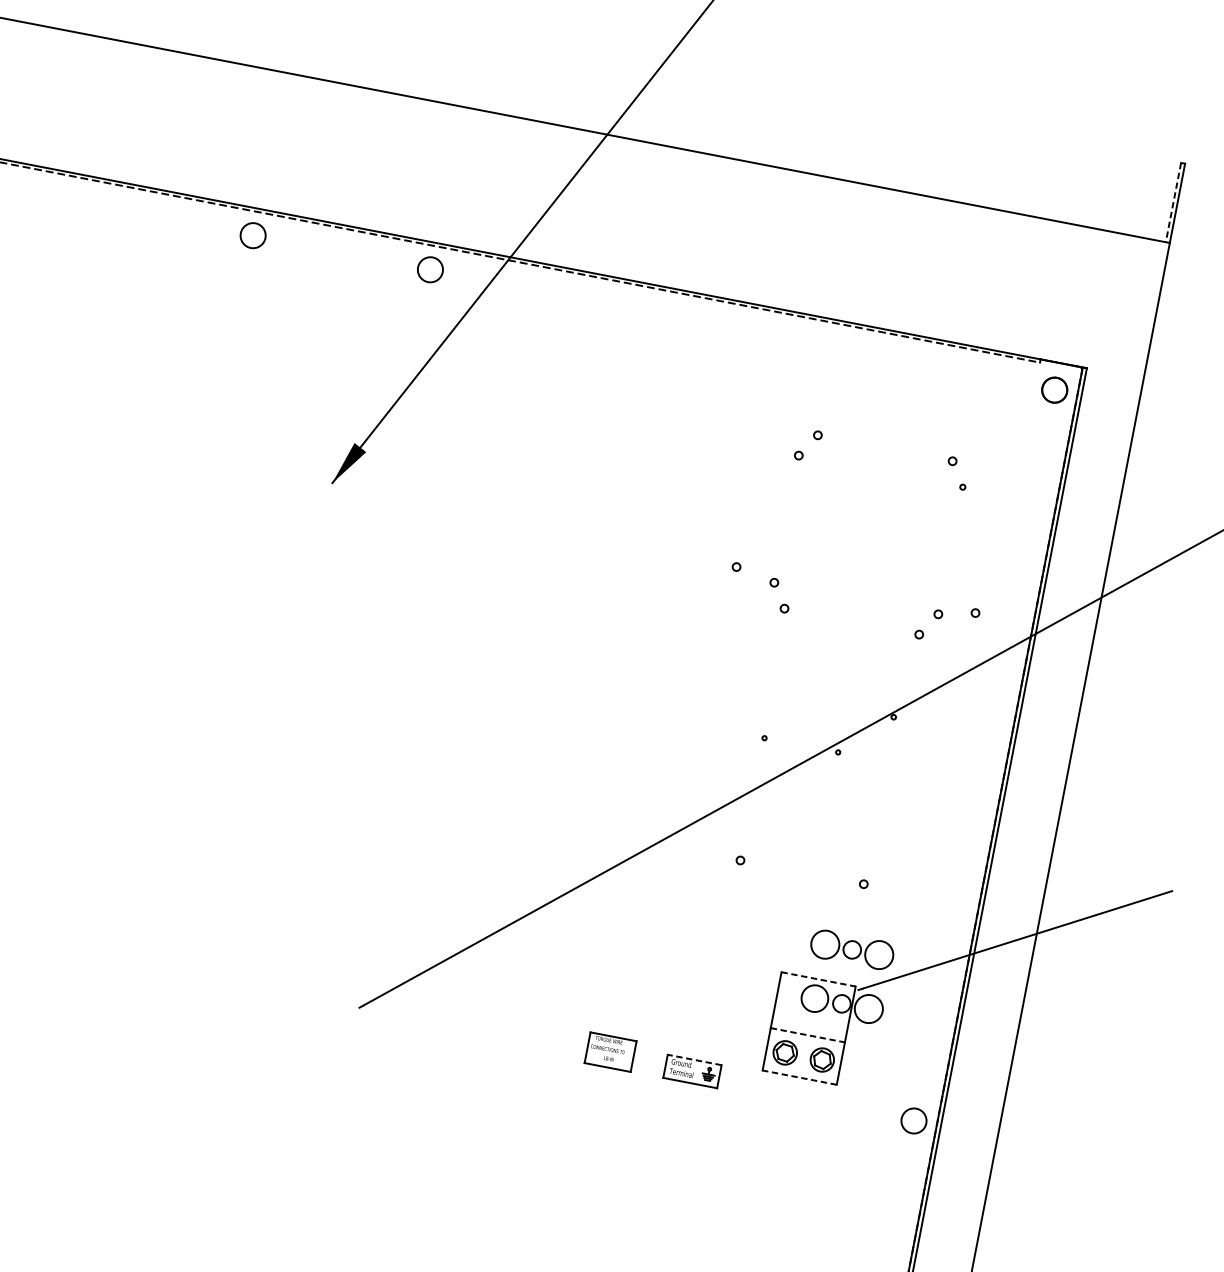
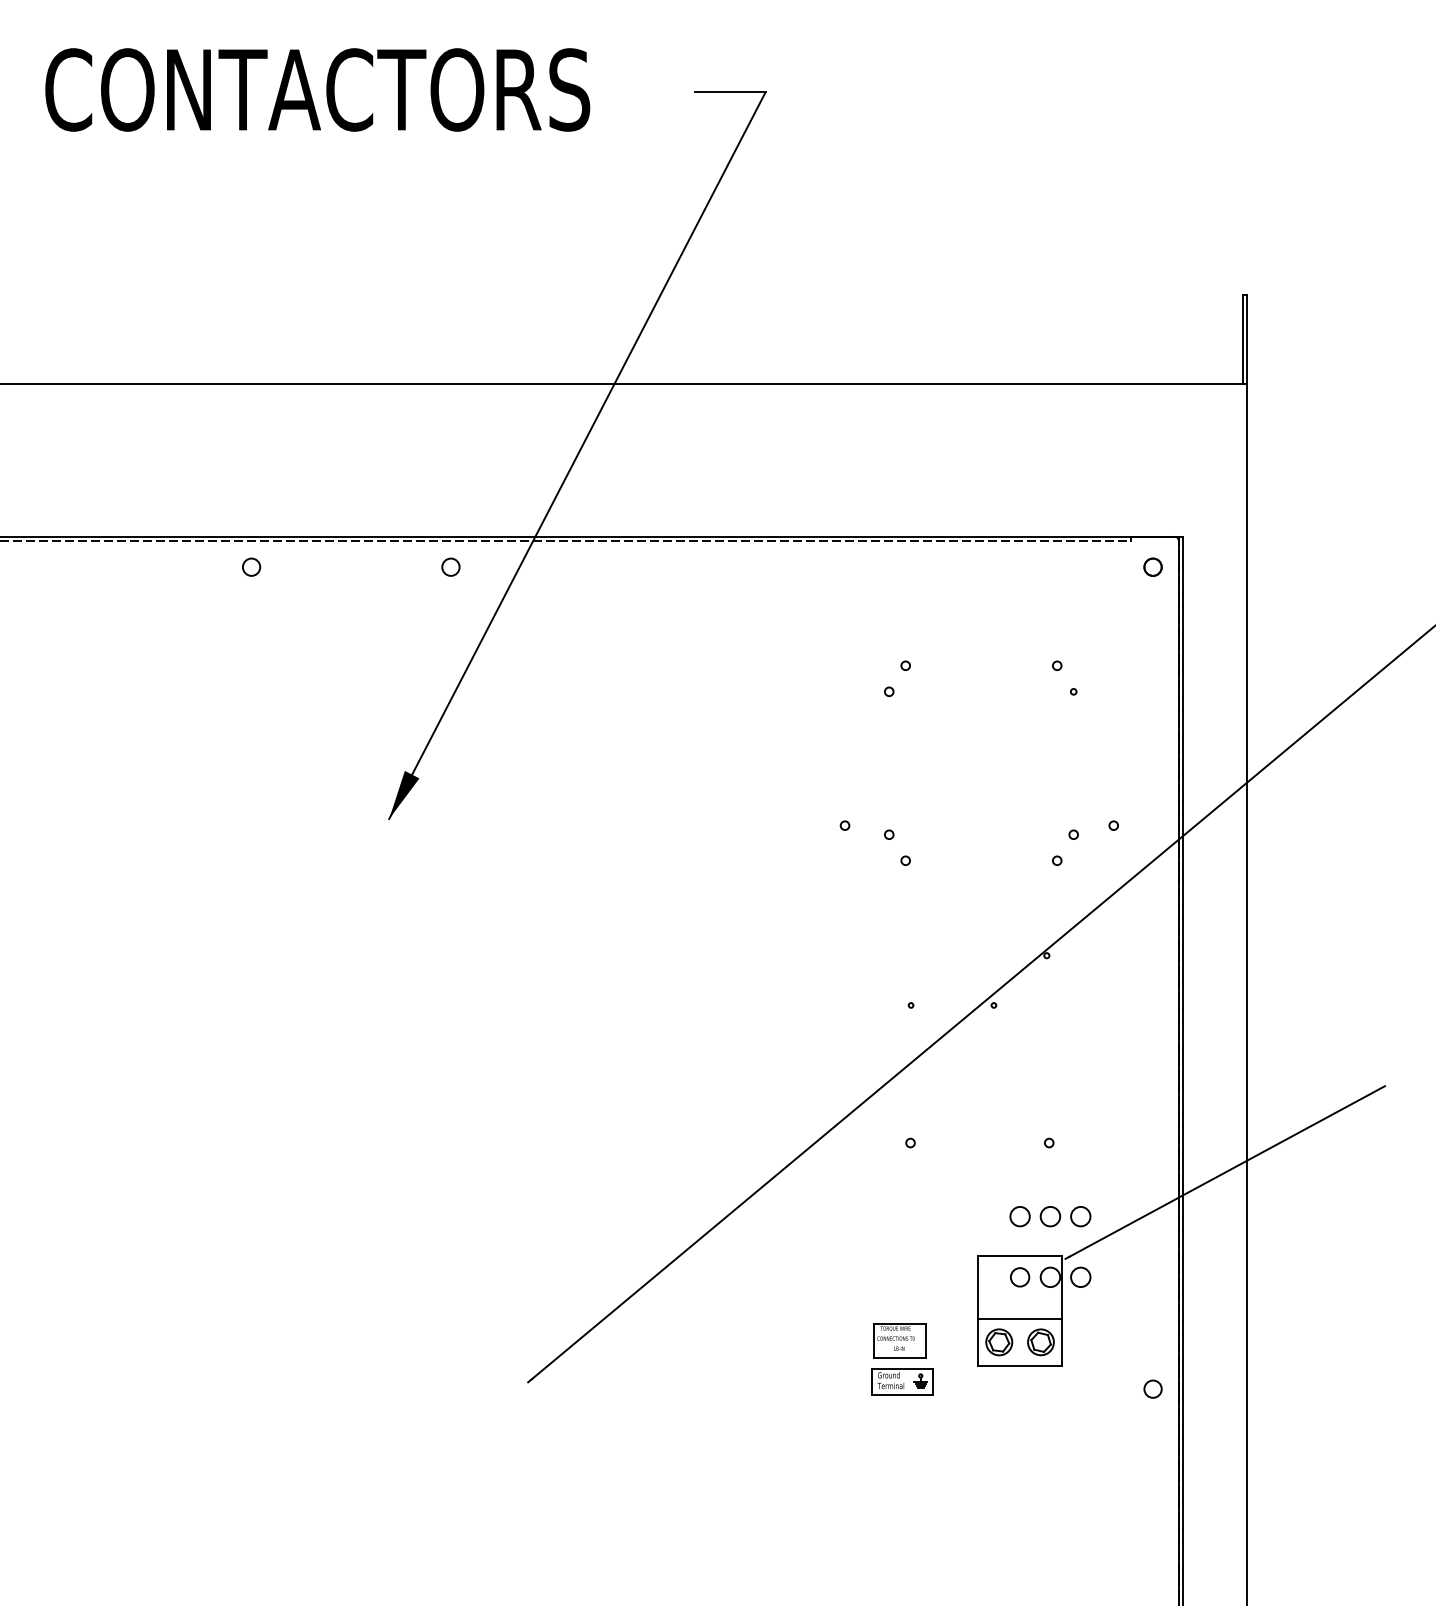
line: (1173, 202) -> (1242, 339), dashed -> solid
circle: (253, 234) -> (251, 566), size x0.62
circle: (430, 269) -> (450, 566), size x0.62
circle: (1054, 389) -> (1152, 566), size x0.62
circle: (824, 944) -> (1019, 1216), size x0.62
circle: (879, 954) -> (1080, 1216), size x0.62
line: (818, 979) -> (1020, 1255), dashed -> solid
circle: (814, 998) -> (1019, 1277), size x0.62
circle: (868, 1009) -> (1080, 1277), size x0.62
line: (808, 1035) -> (1020, 1318), dashed -> solid
part: (610, 1051) -> (899, 1340), moved
line: (694, 1059) -> (902, 1368), dashed -> solid
line: (799, 1077) -> (1020, 1366), dashed -> solid
circle: (913, 1120) -> (1152, 1388), size x0.62

